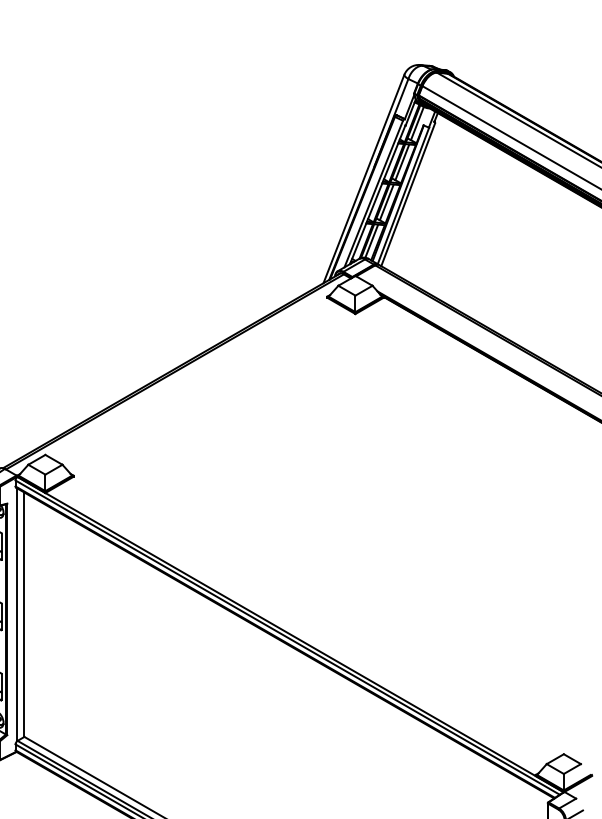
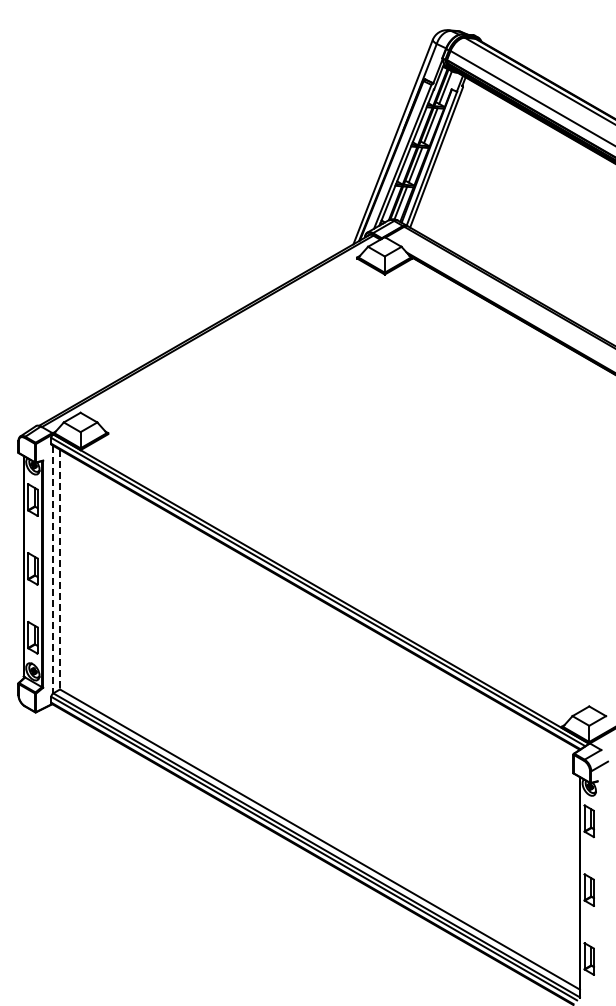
line: (17, 614) -> (53, 569), solid -> dashed
line: (23, 615) -> (59, 570), solid -> dashed

